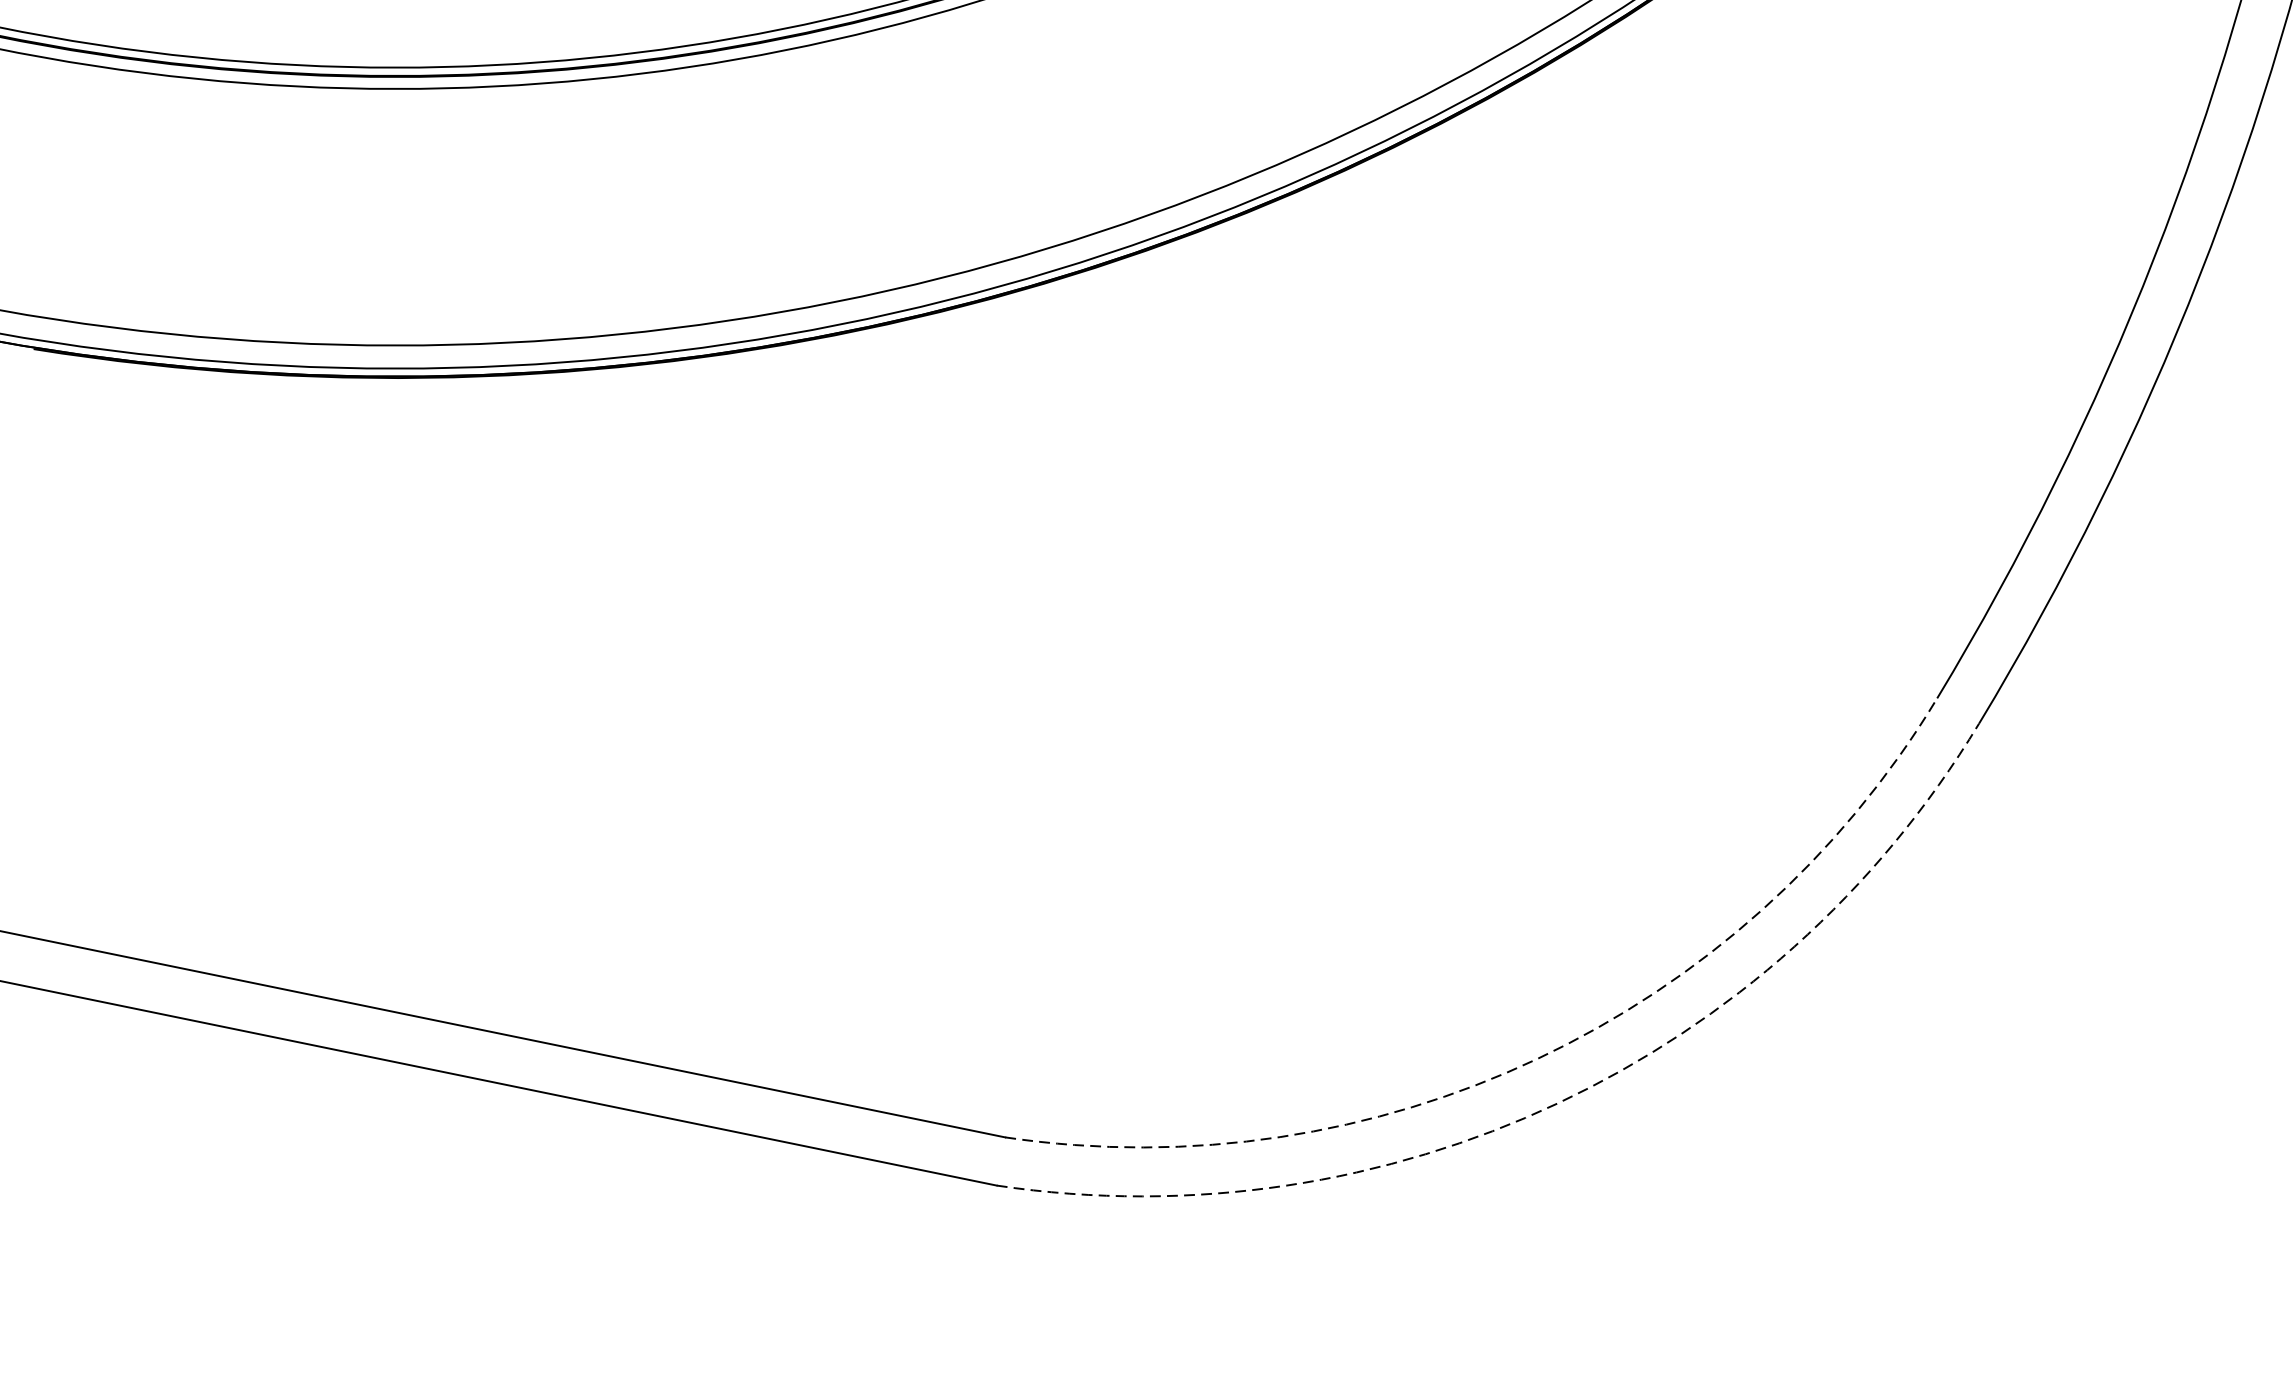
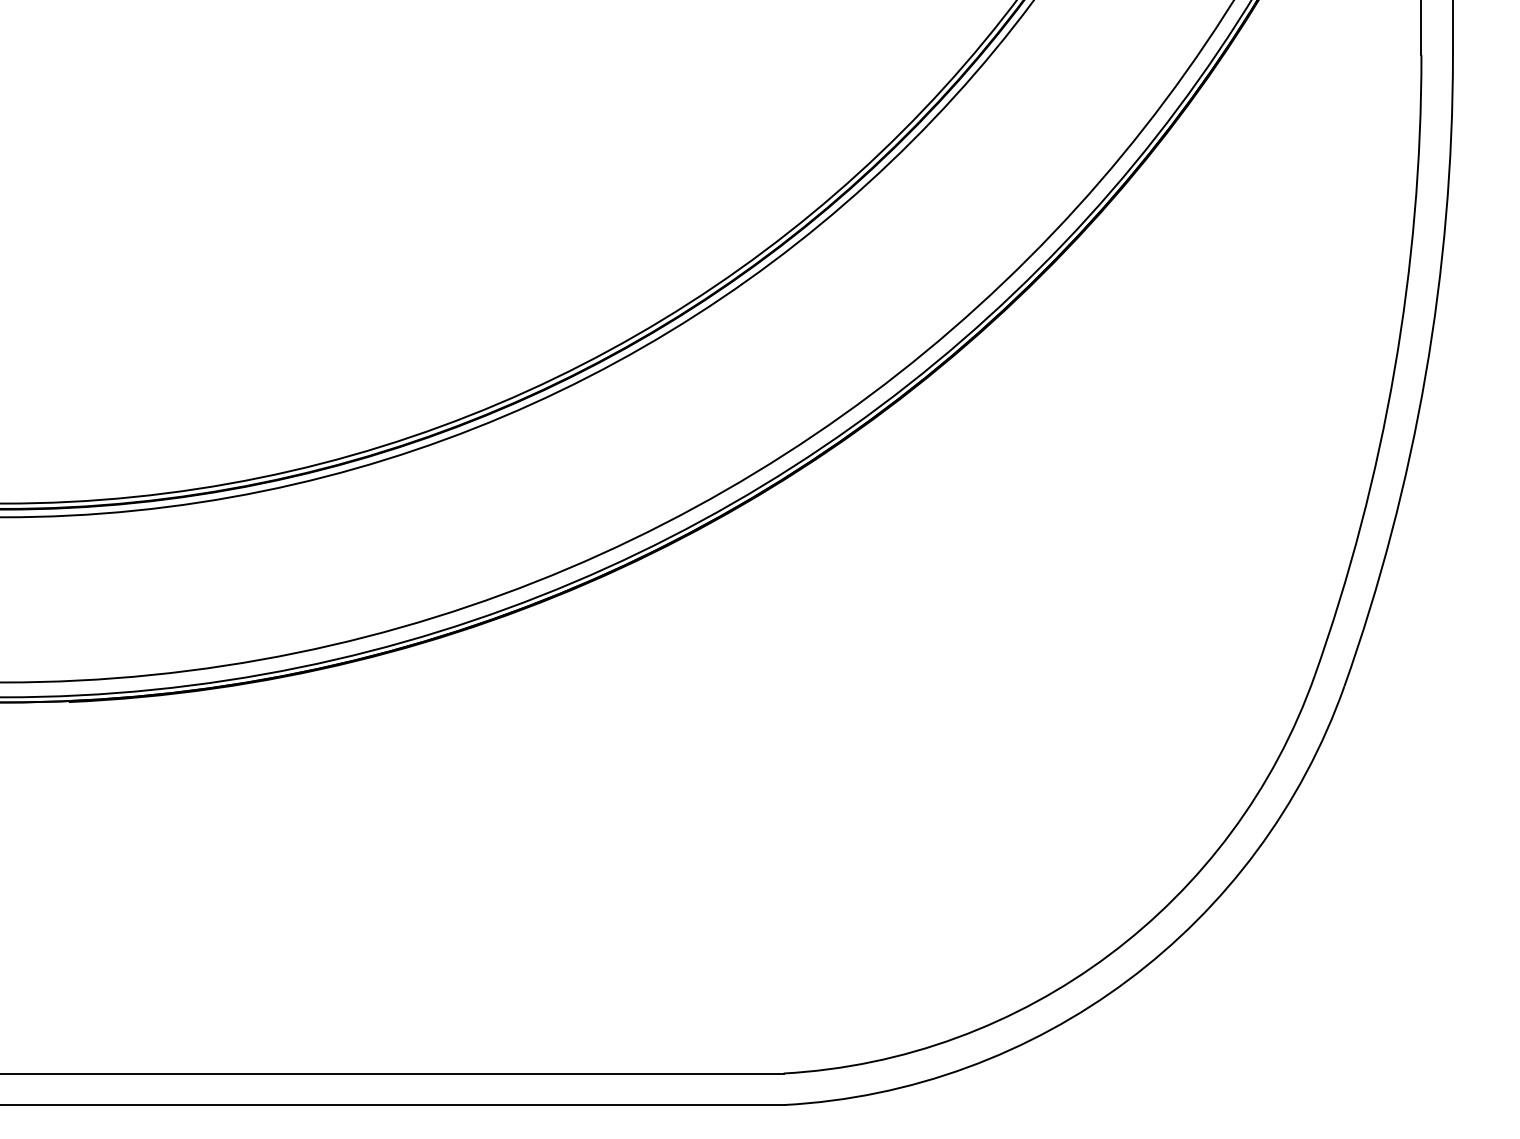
arc: (1537, 1059) -> (1109, 955), dashed -> solid
arc: (1557, 1103) -> (1127, 980), dashed -> solid

